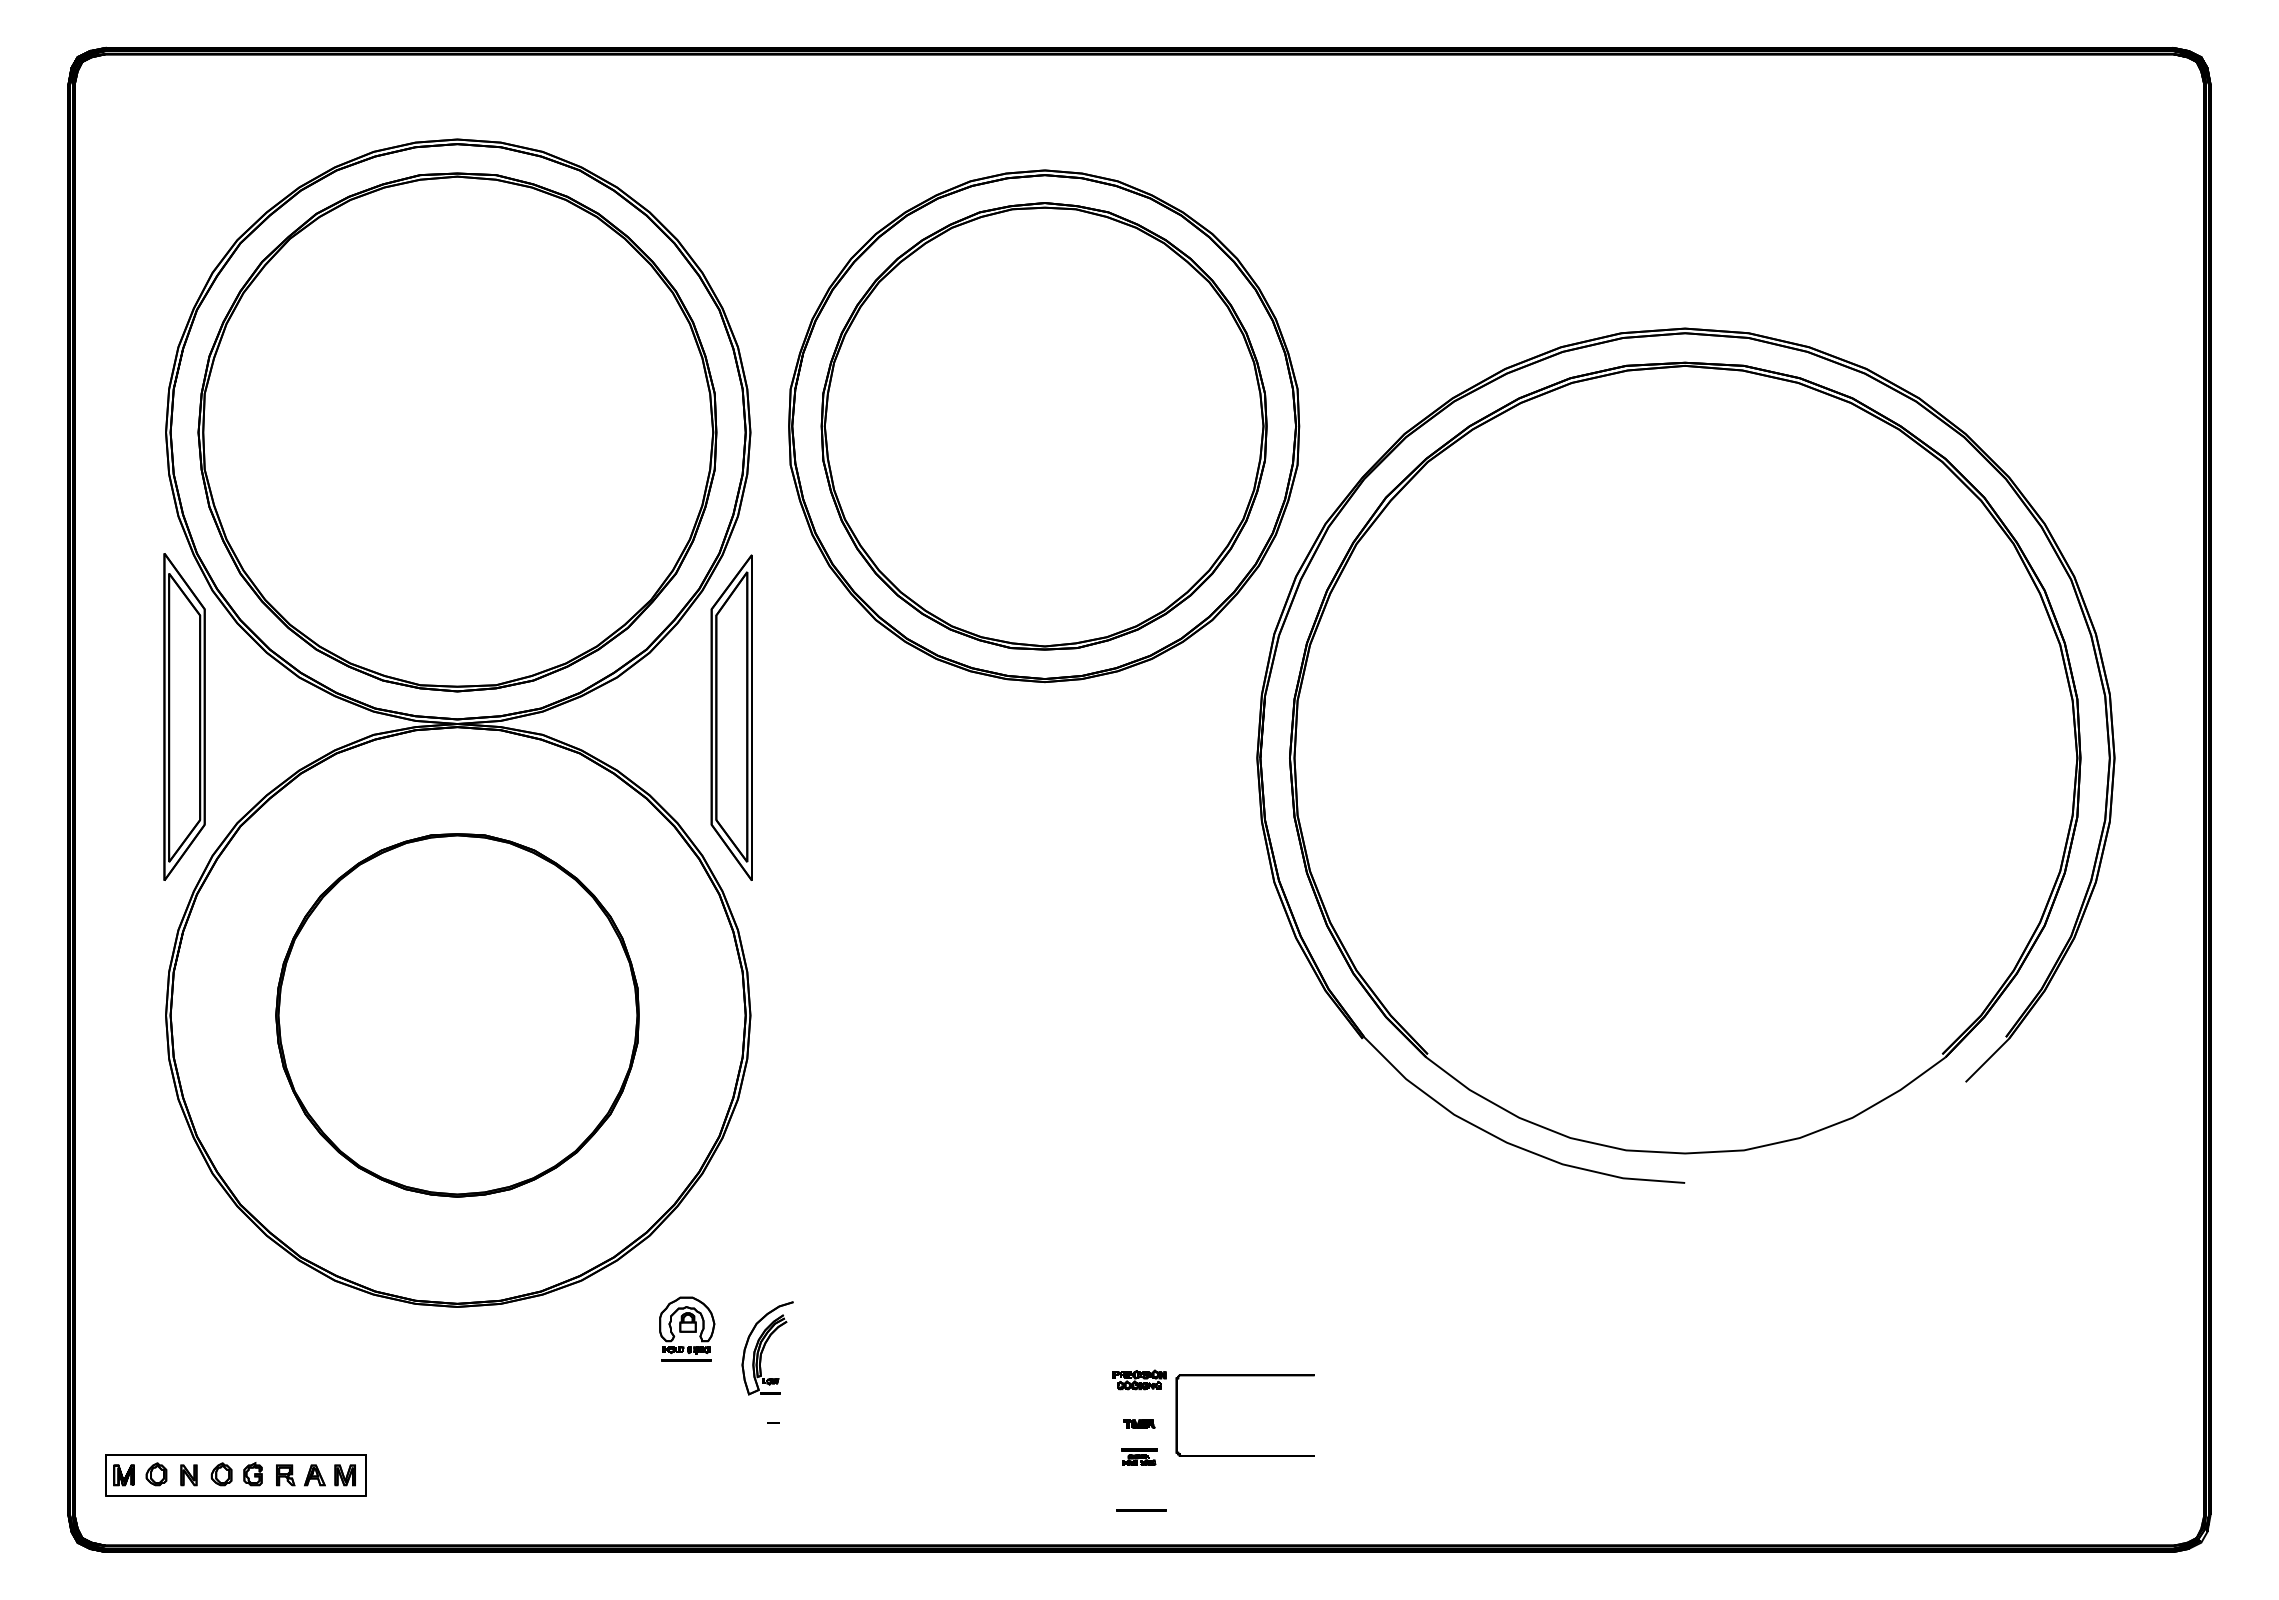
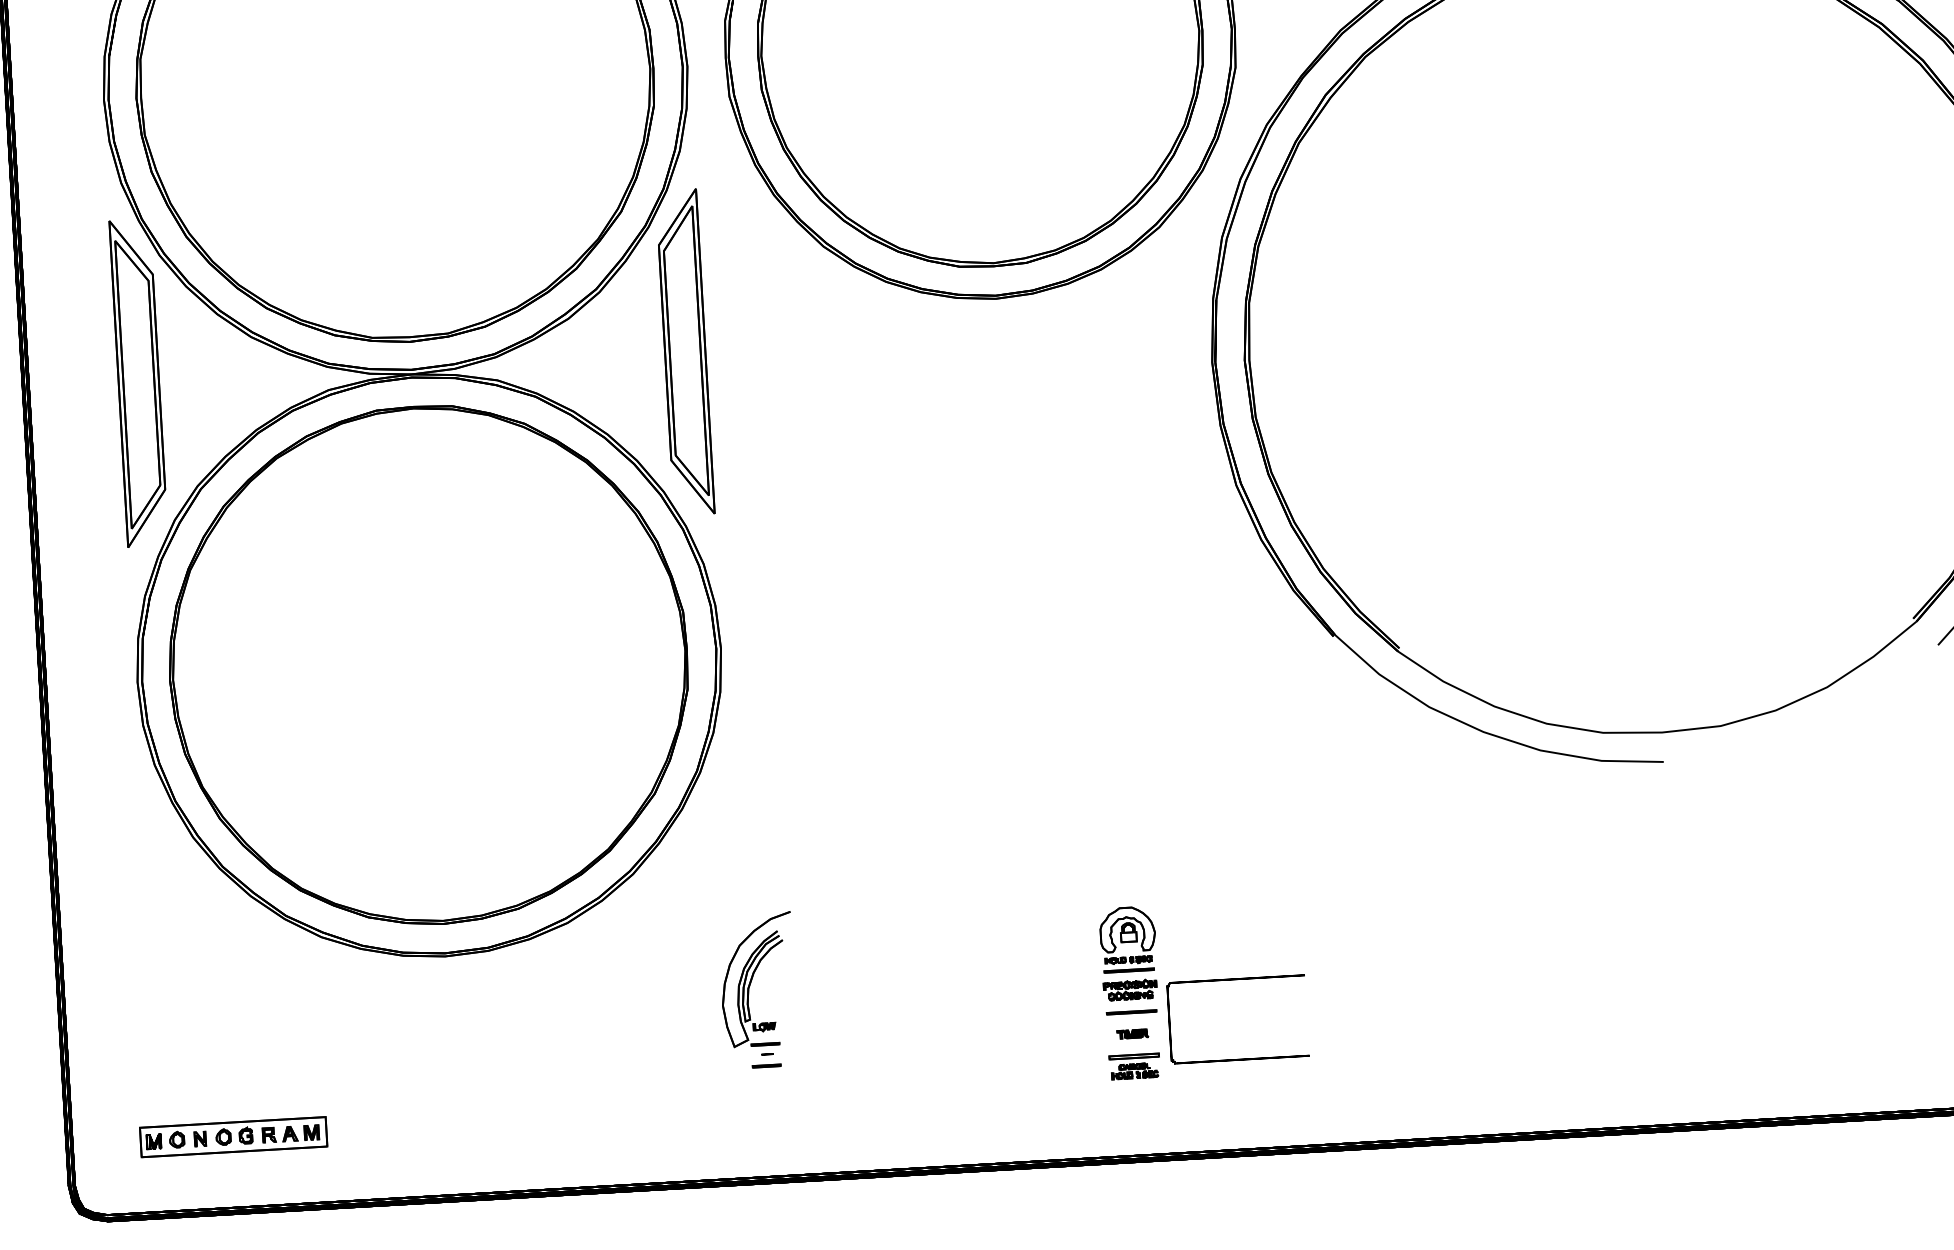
part: (457, 1015) -> (428, 665), size x1.43
part: (687, 1328) -> (1128, 938), moved
part: (767, 1348) -> (757, 980), size x1.43
line: (771, 1434) -> (766, 1065), added
part: (1139, 1456) -> (1134, 1066), size x1.43
part: (235, 1474) -> (233, 1136), size x0.71
line: (1141, 1510) -> (1131, 1012), moved

